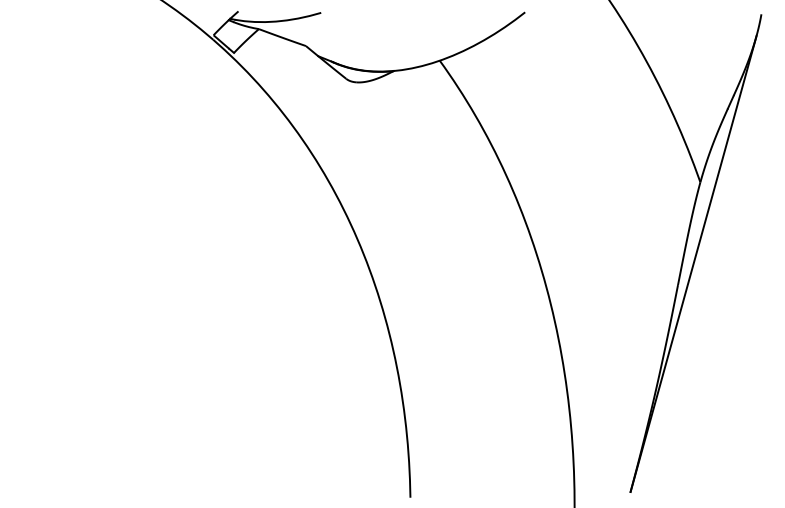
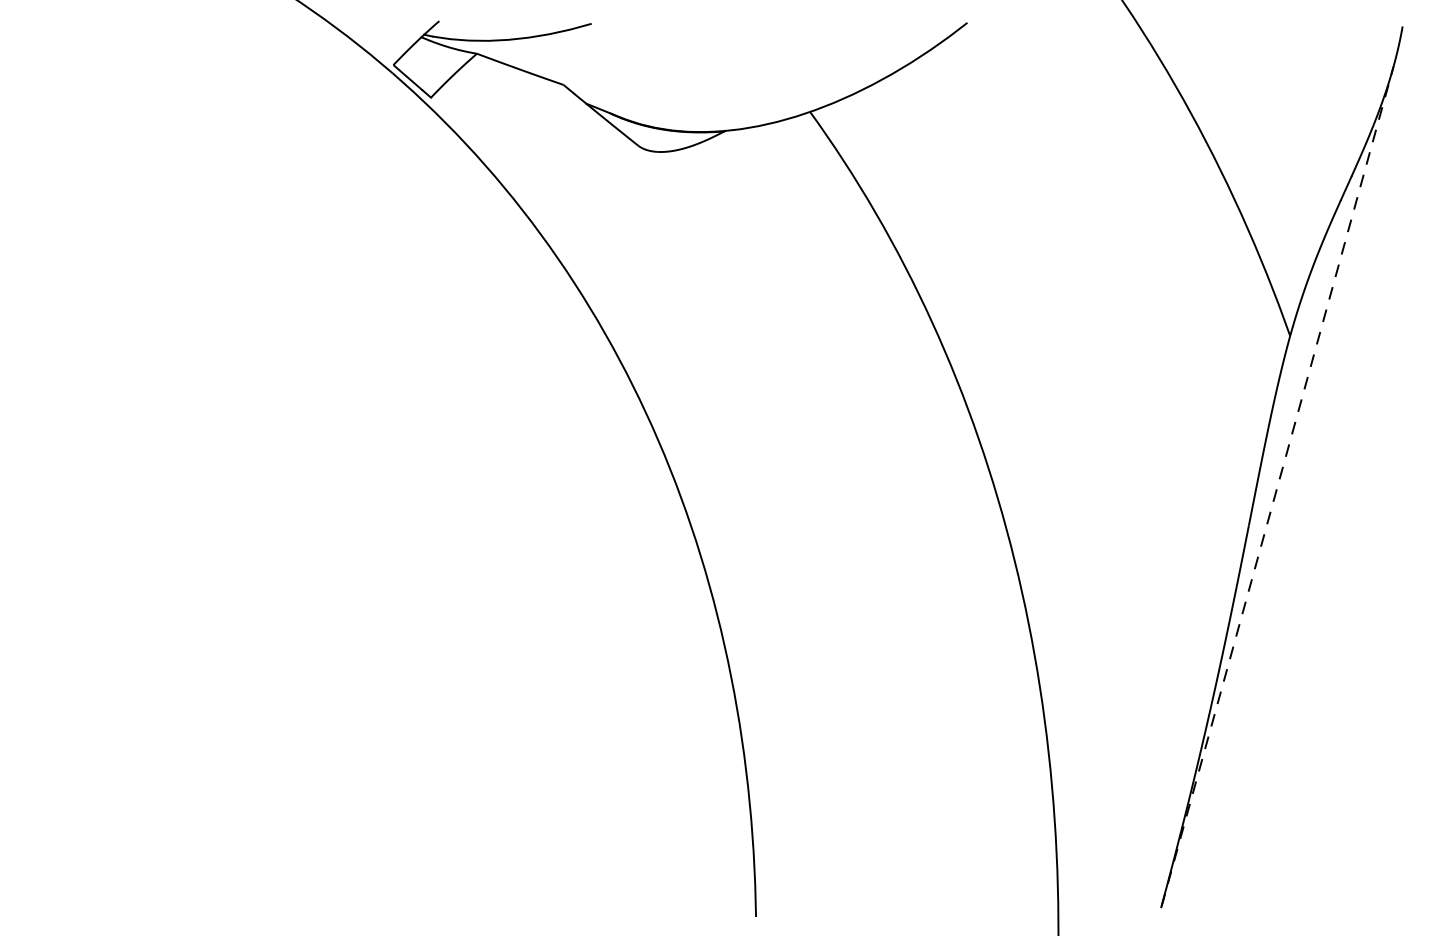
line: (693, 263) -> (1277, 485), solid -> dashed

